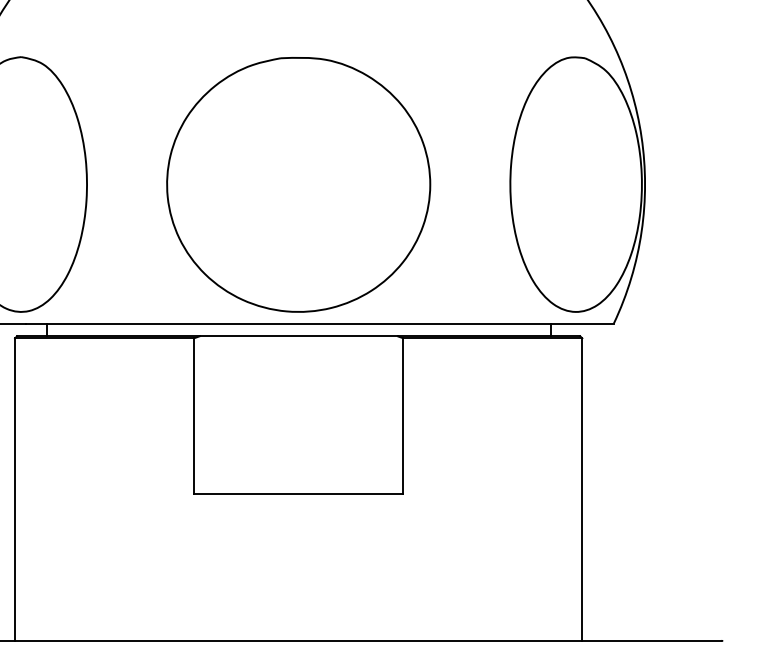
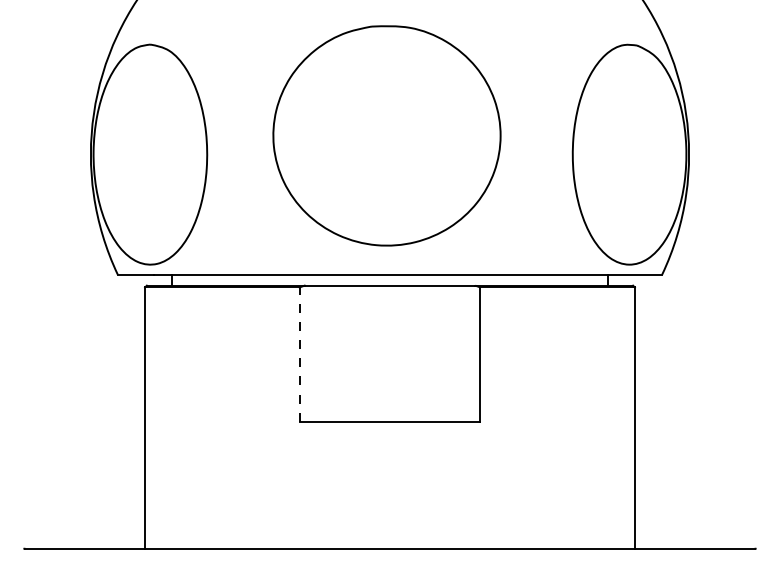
part: (298, 184) -> (386, 135), moved
line: (193, 415) -> (299, 354), solid -> dashed

